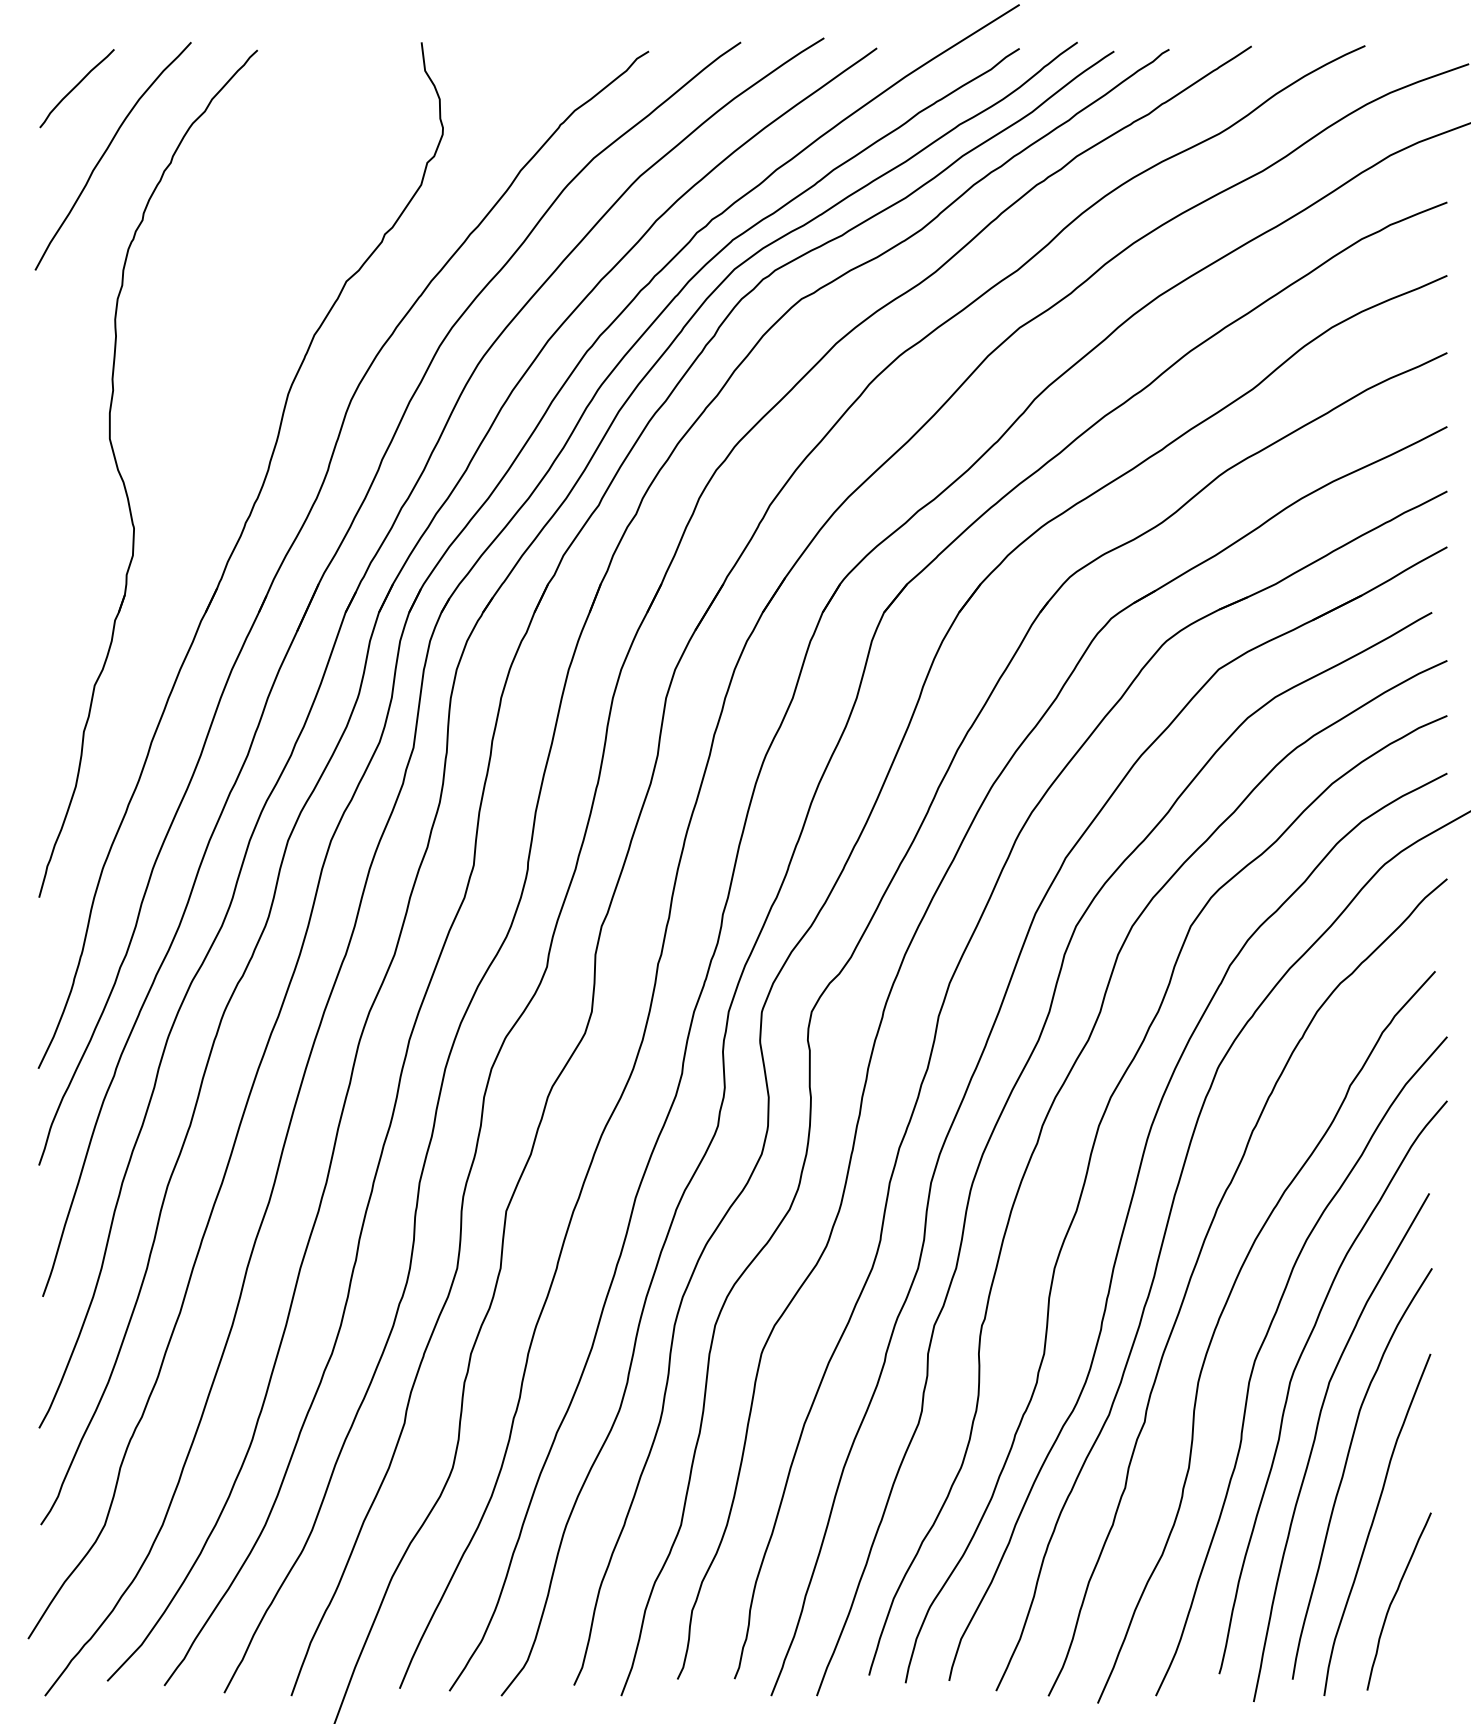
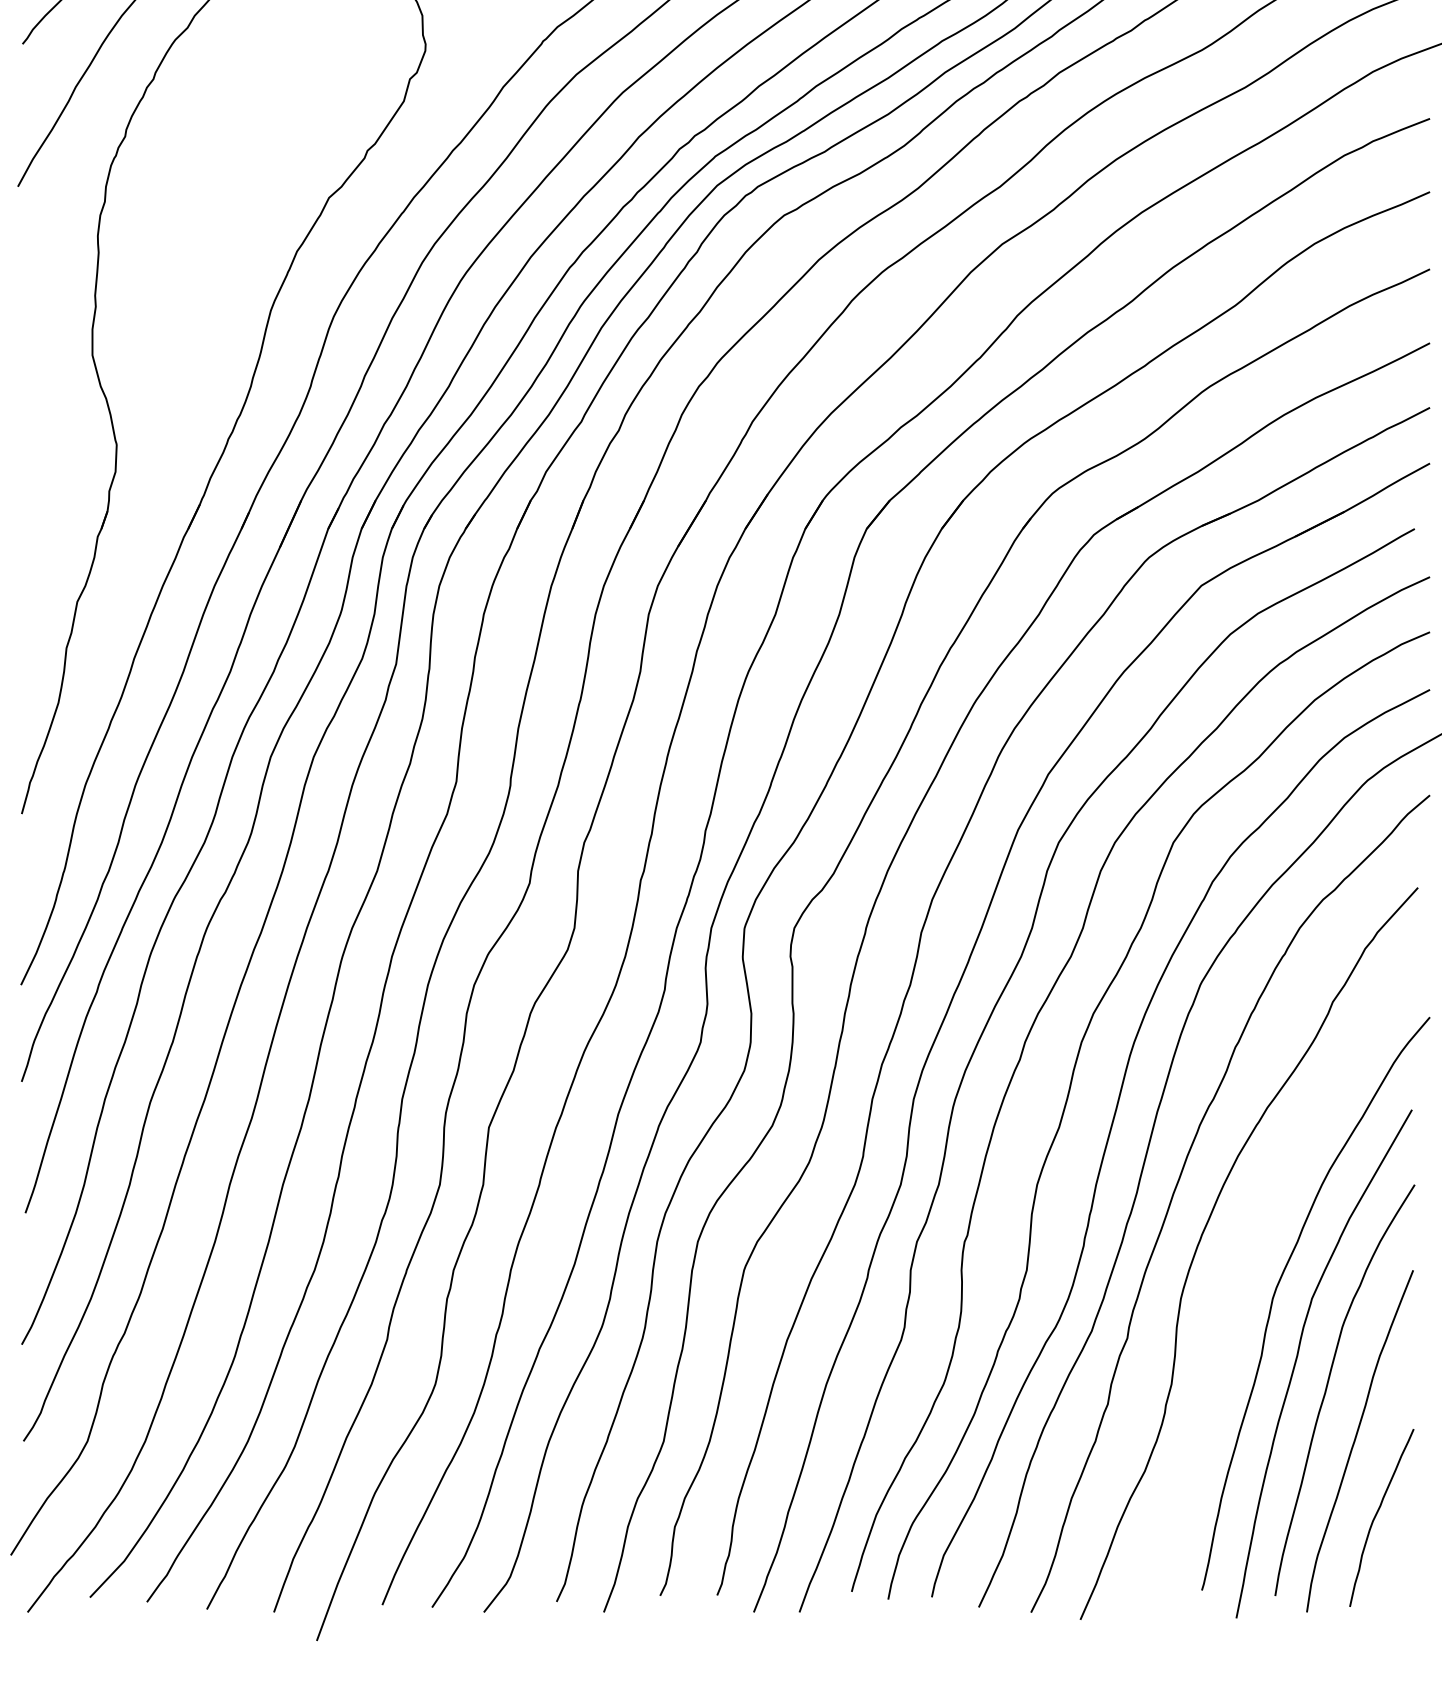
curve: (1262, 1346) -> (1245, 1262), removed

